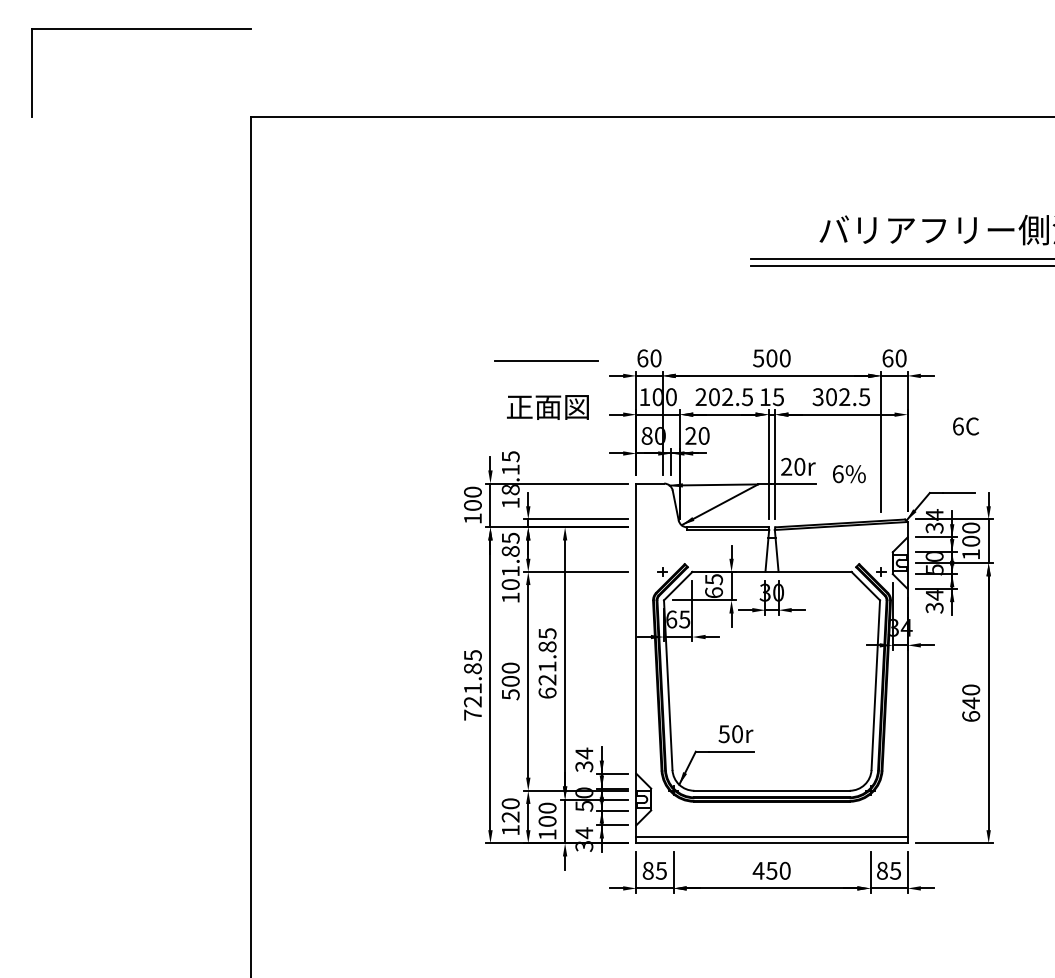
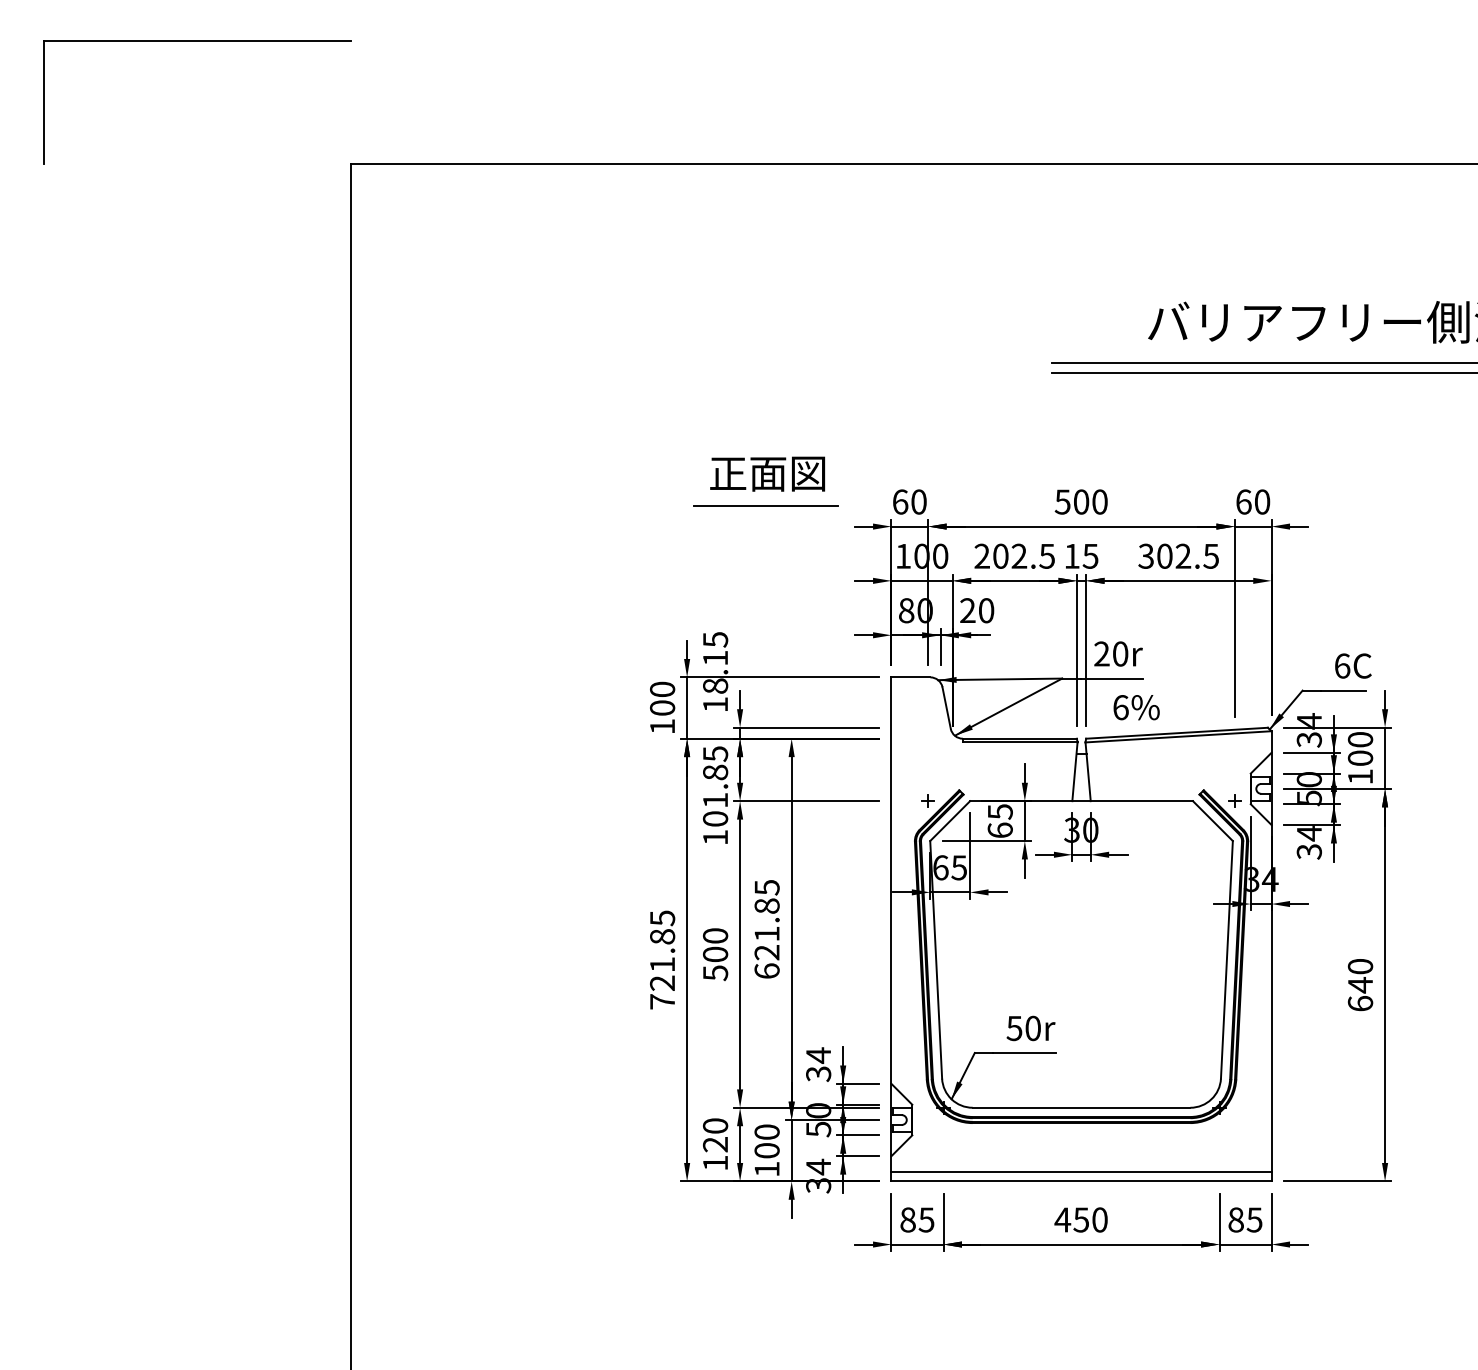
text: (547, 407) -> (767, 474), moved
text: (965, 426) -> (1352, 666), moved
text: (849, 474) -> (1136, 708), moved

